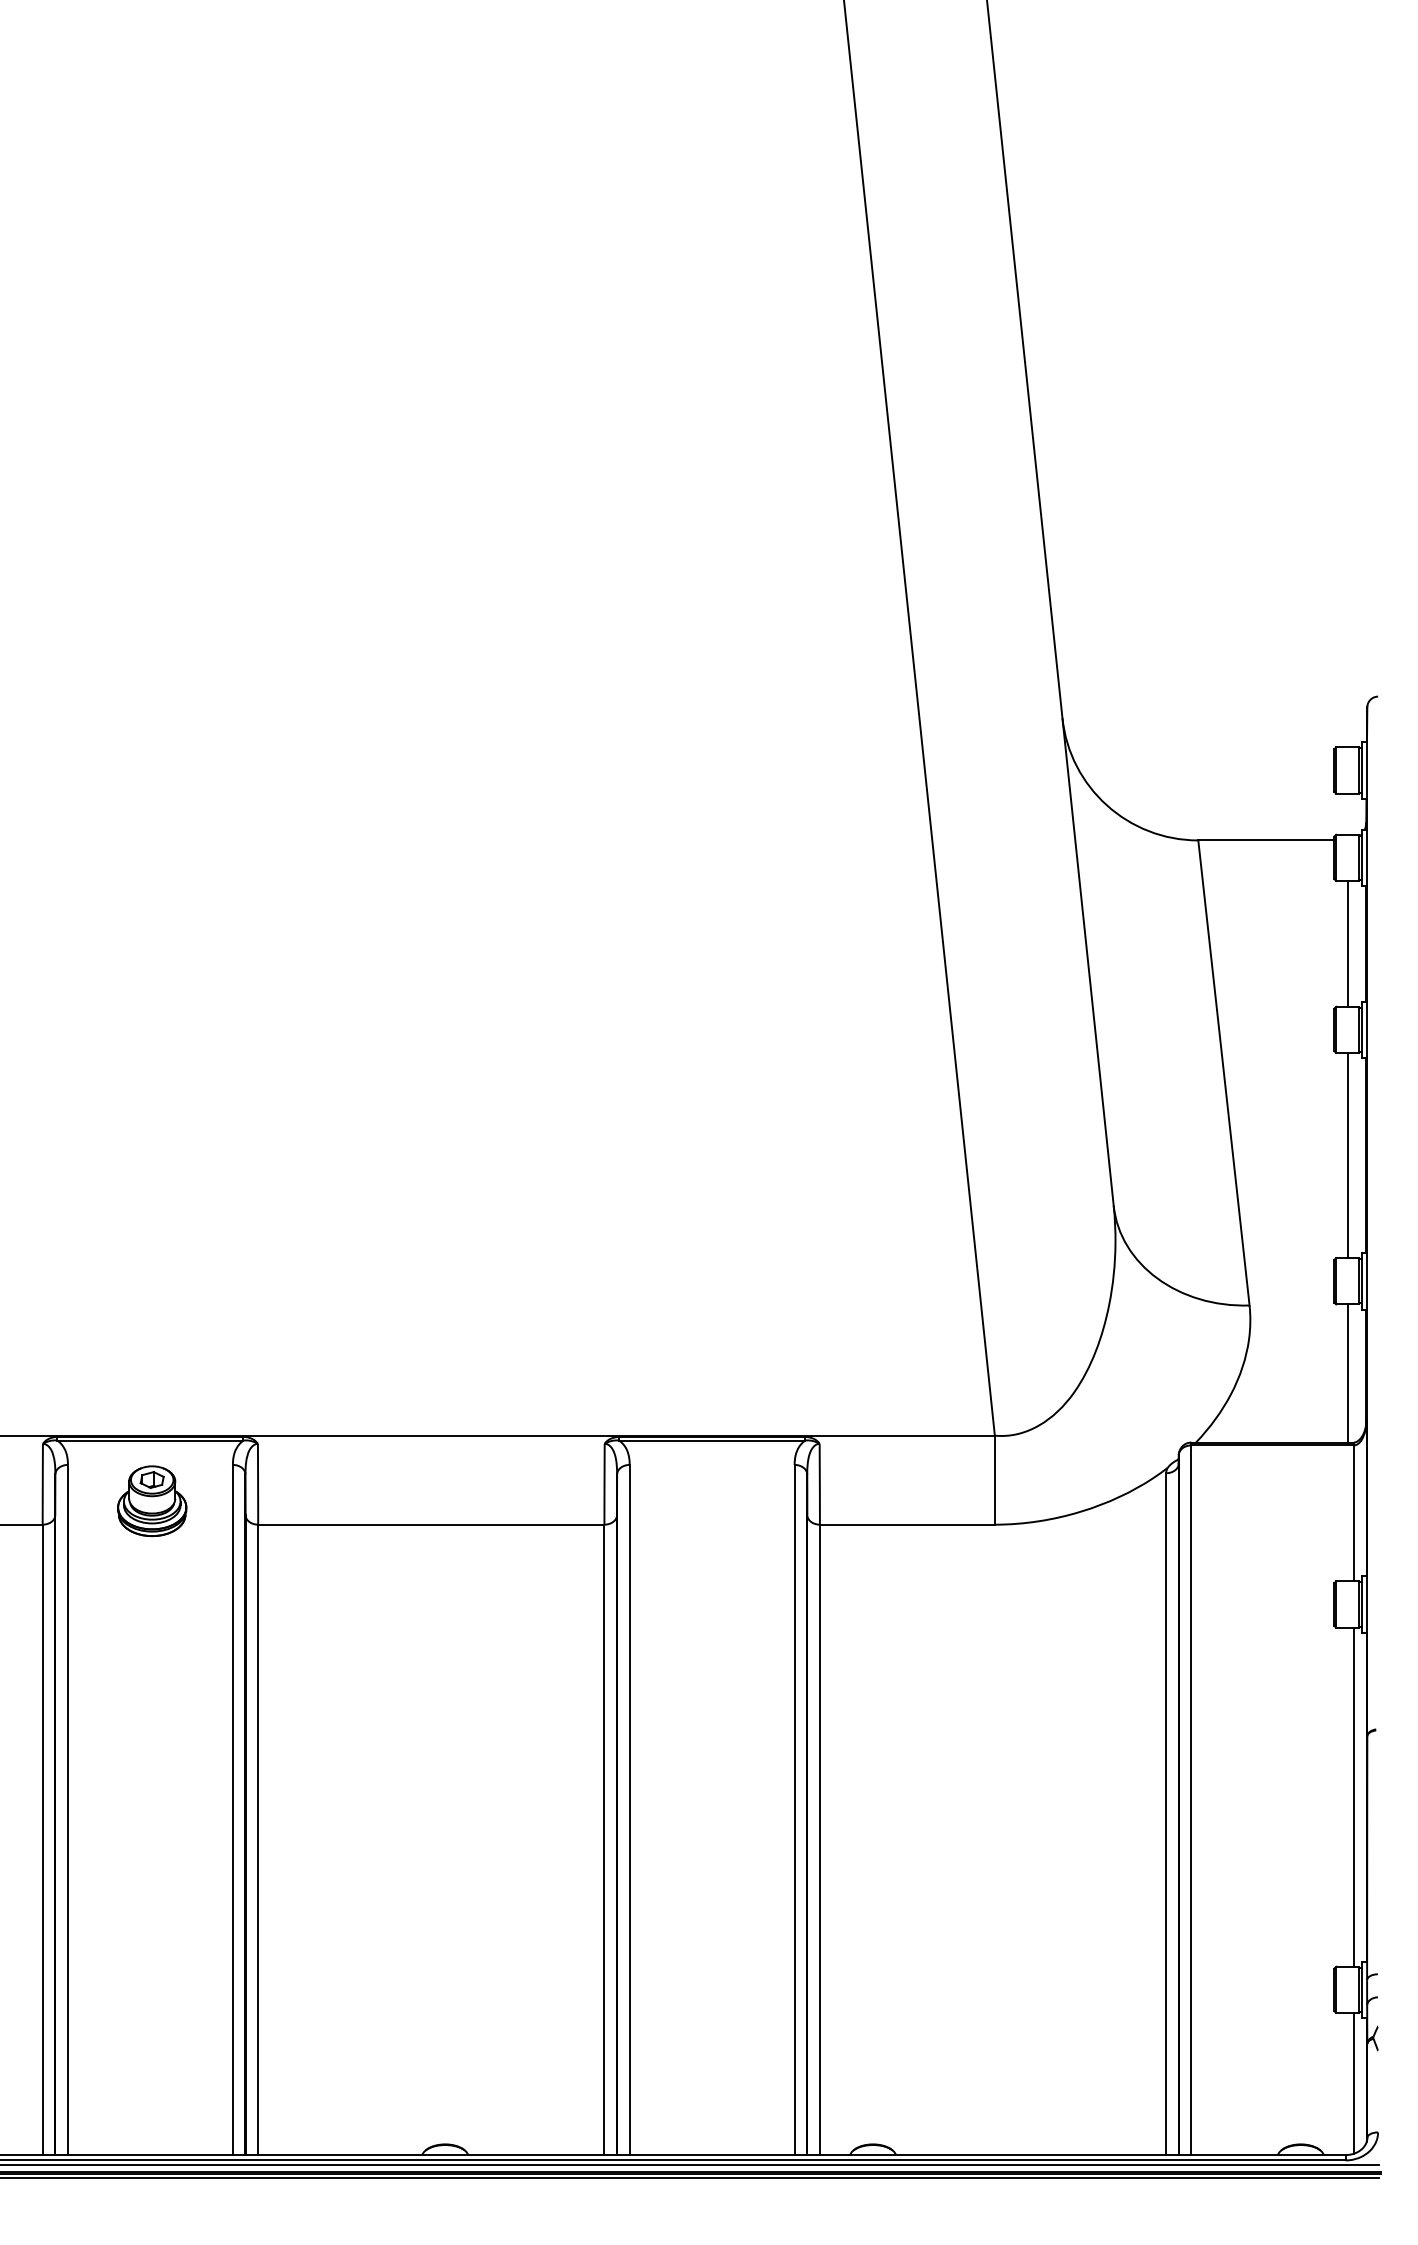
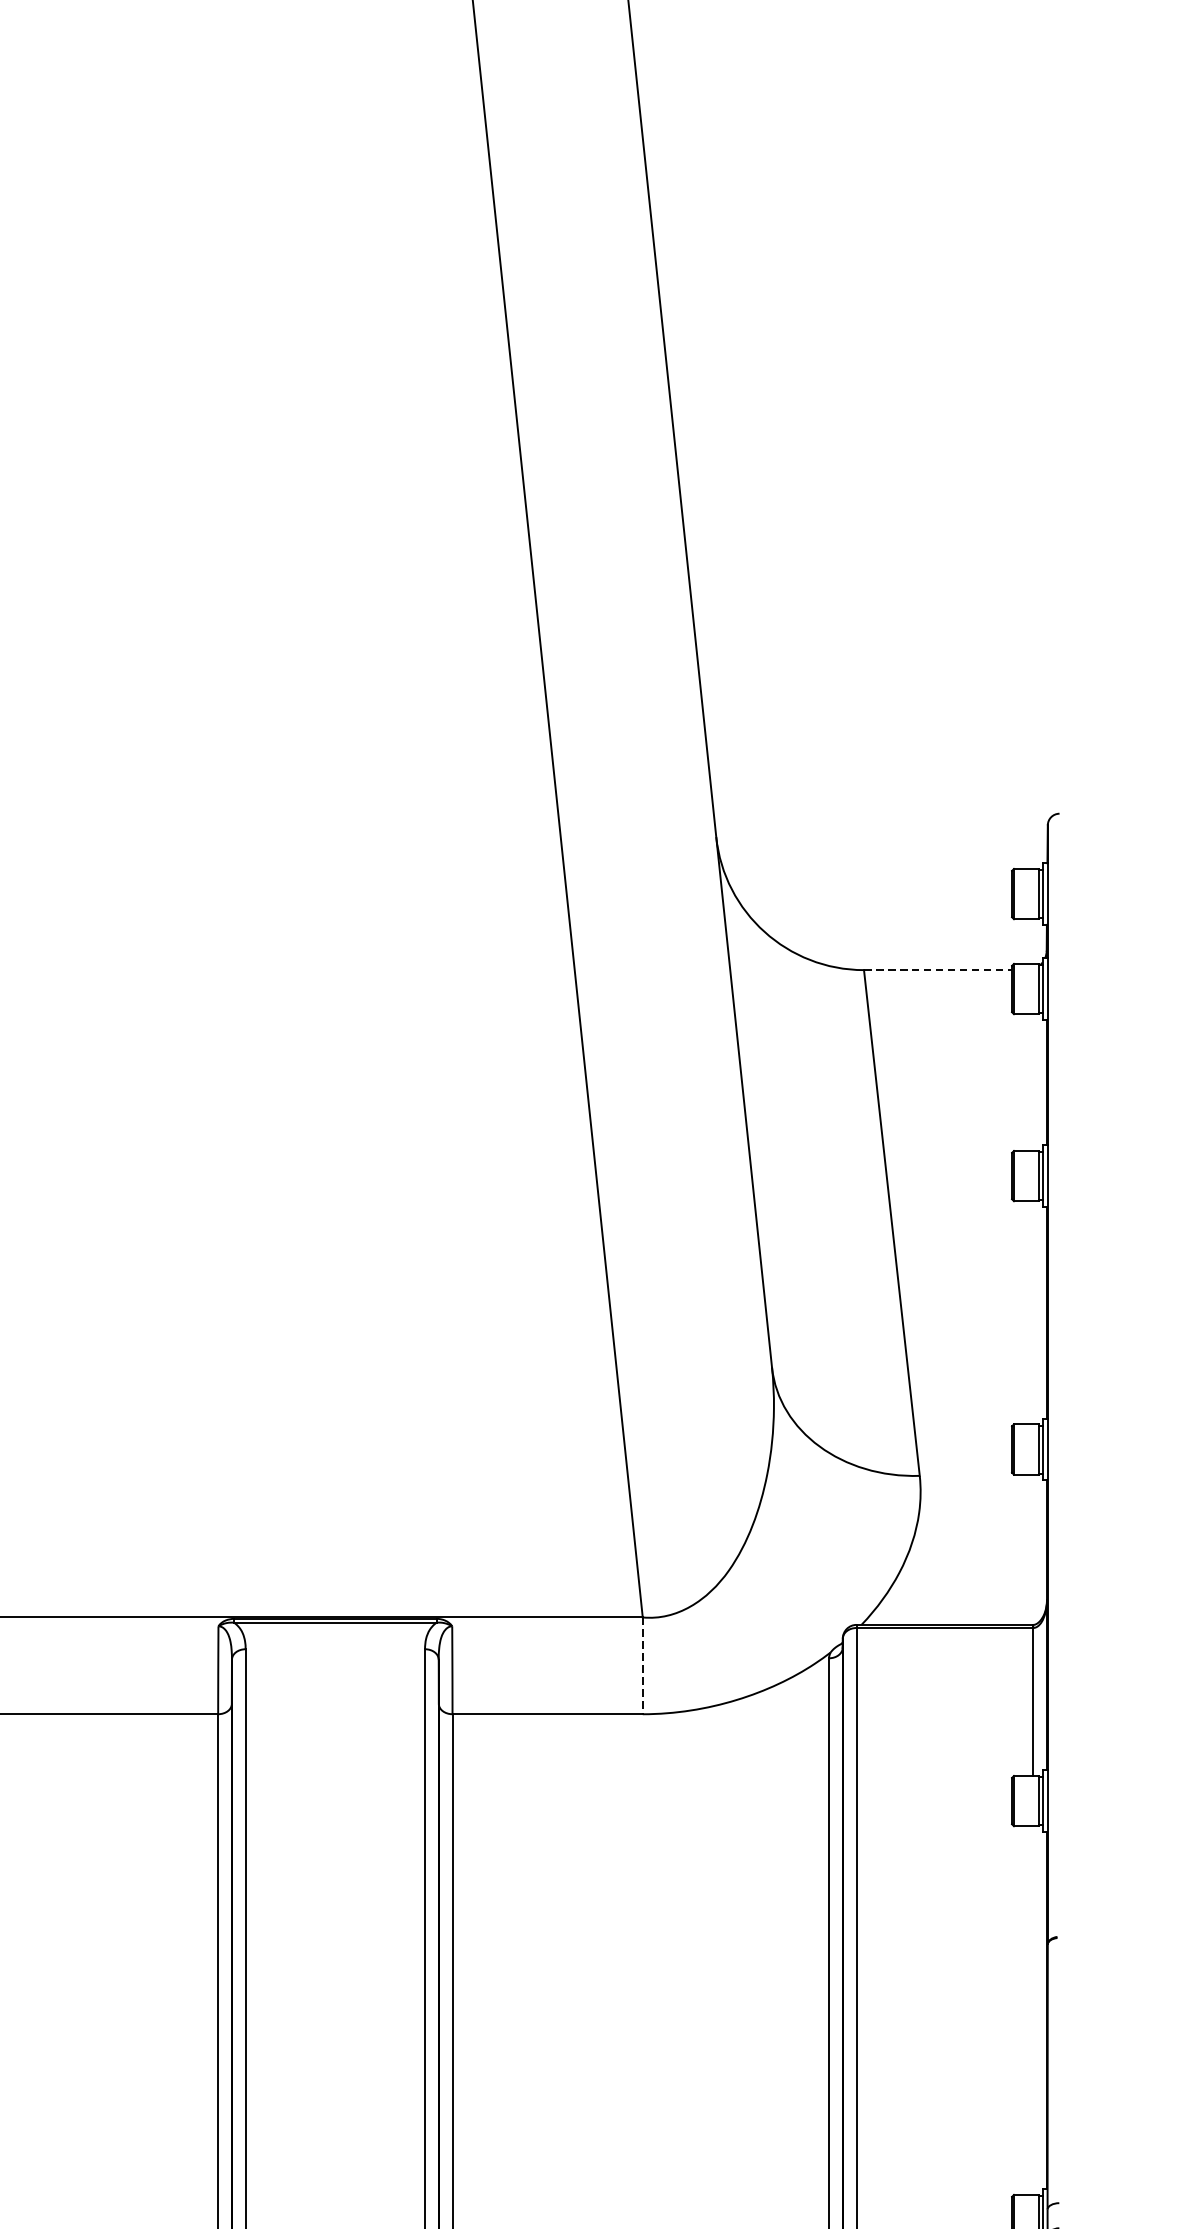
line: (1266, 840) -> (938, 970), solid -> dashed
line: (1348, 943) -> (1027, 1082), removed
line: (1348, 1155) -> (1027, 1312), removed
line: (1348, 1373) -> (1027, 1549), removed
line: (994, 1480) -> (642, 1666), solid -> dashed
line: (1353, 1796) -> (1032, 2009), removed

